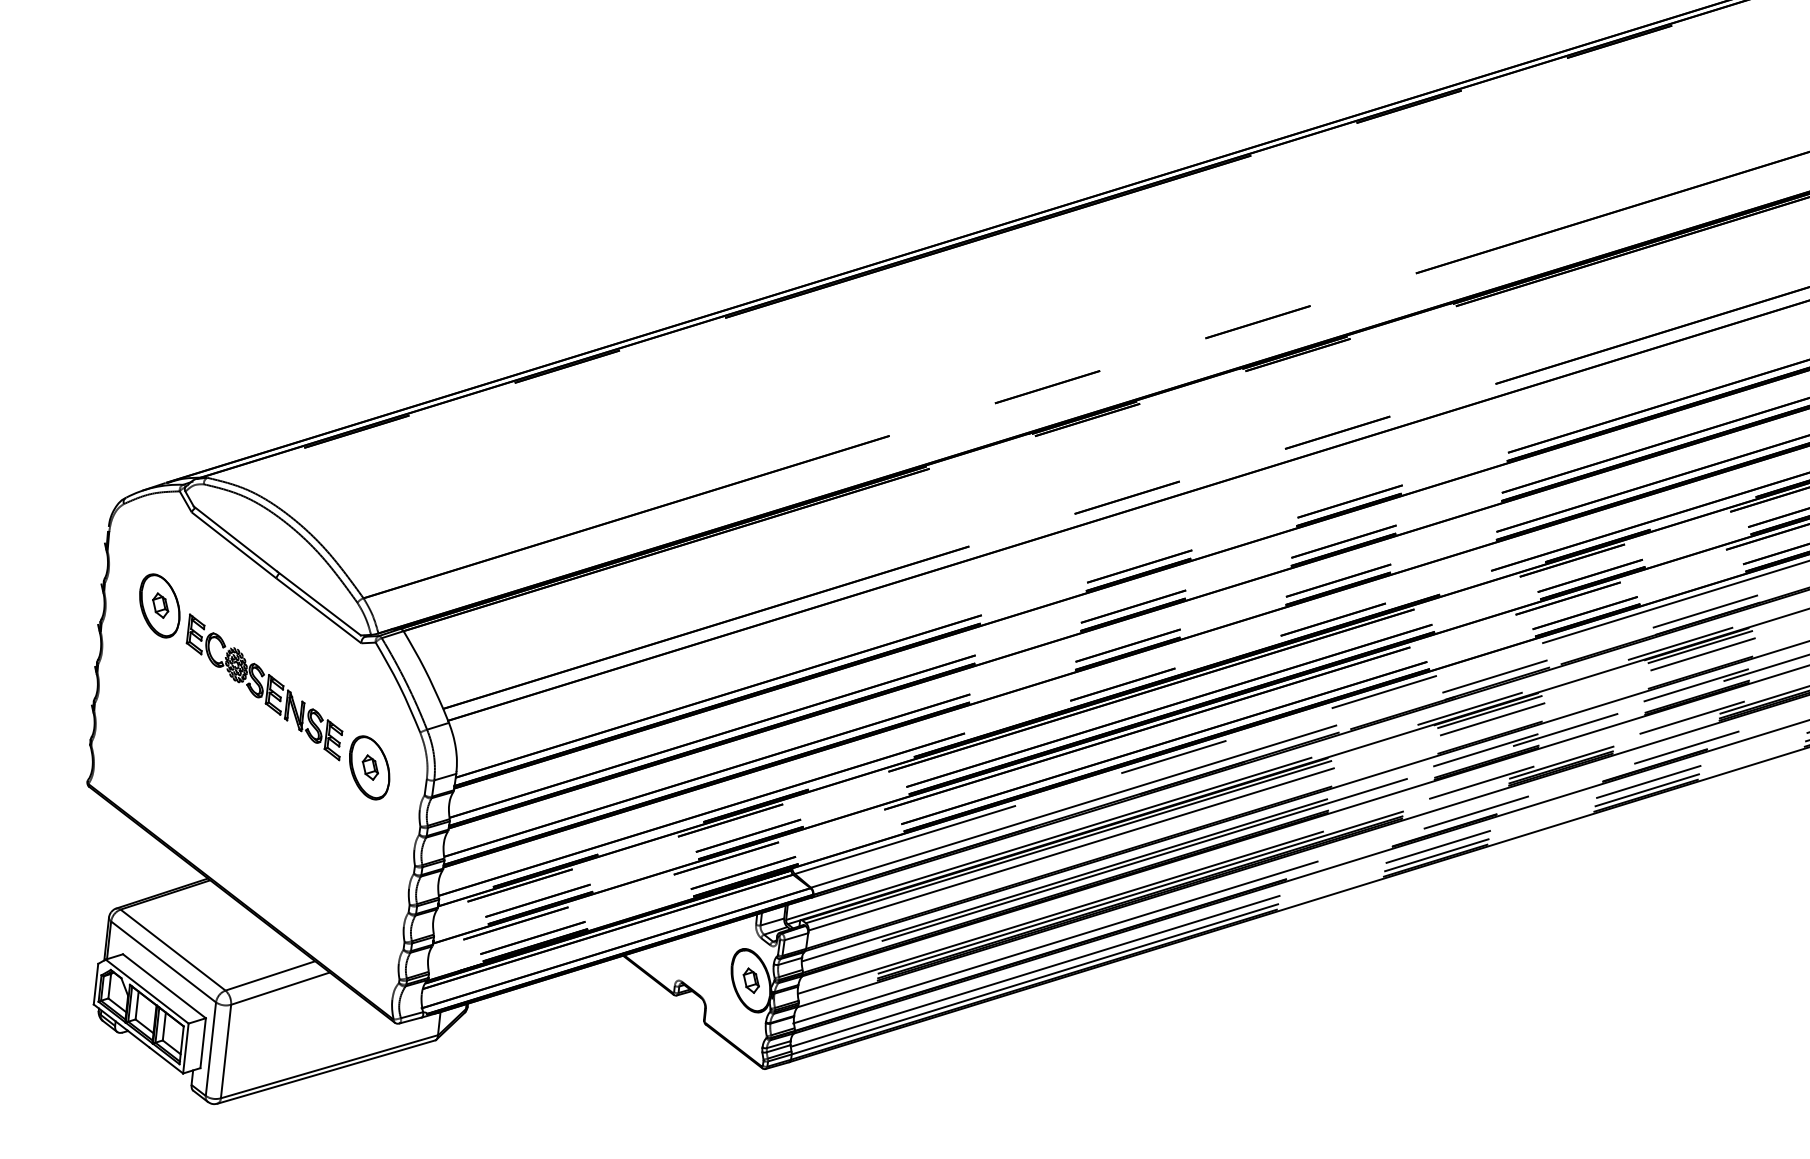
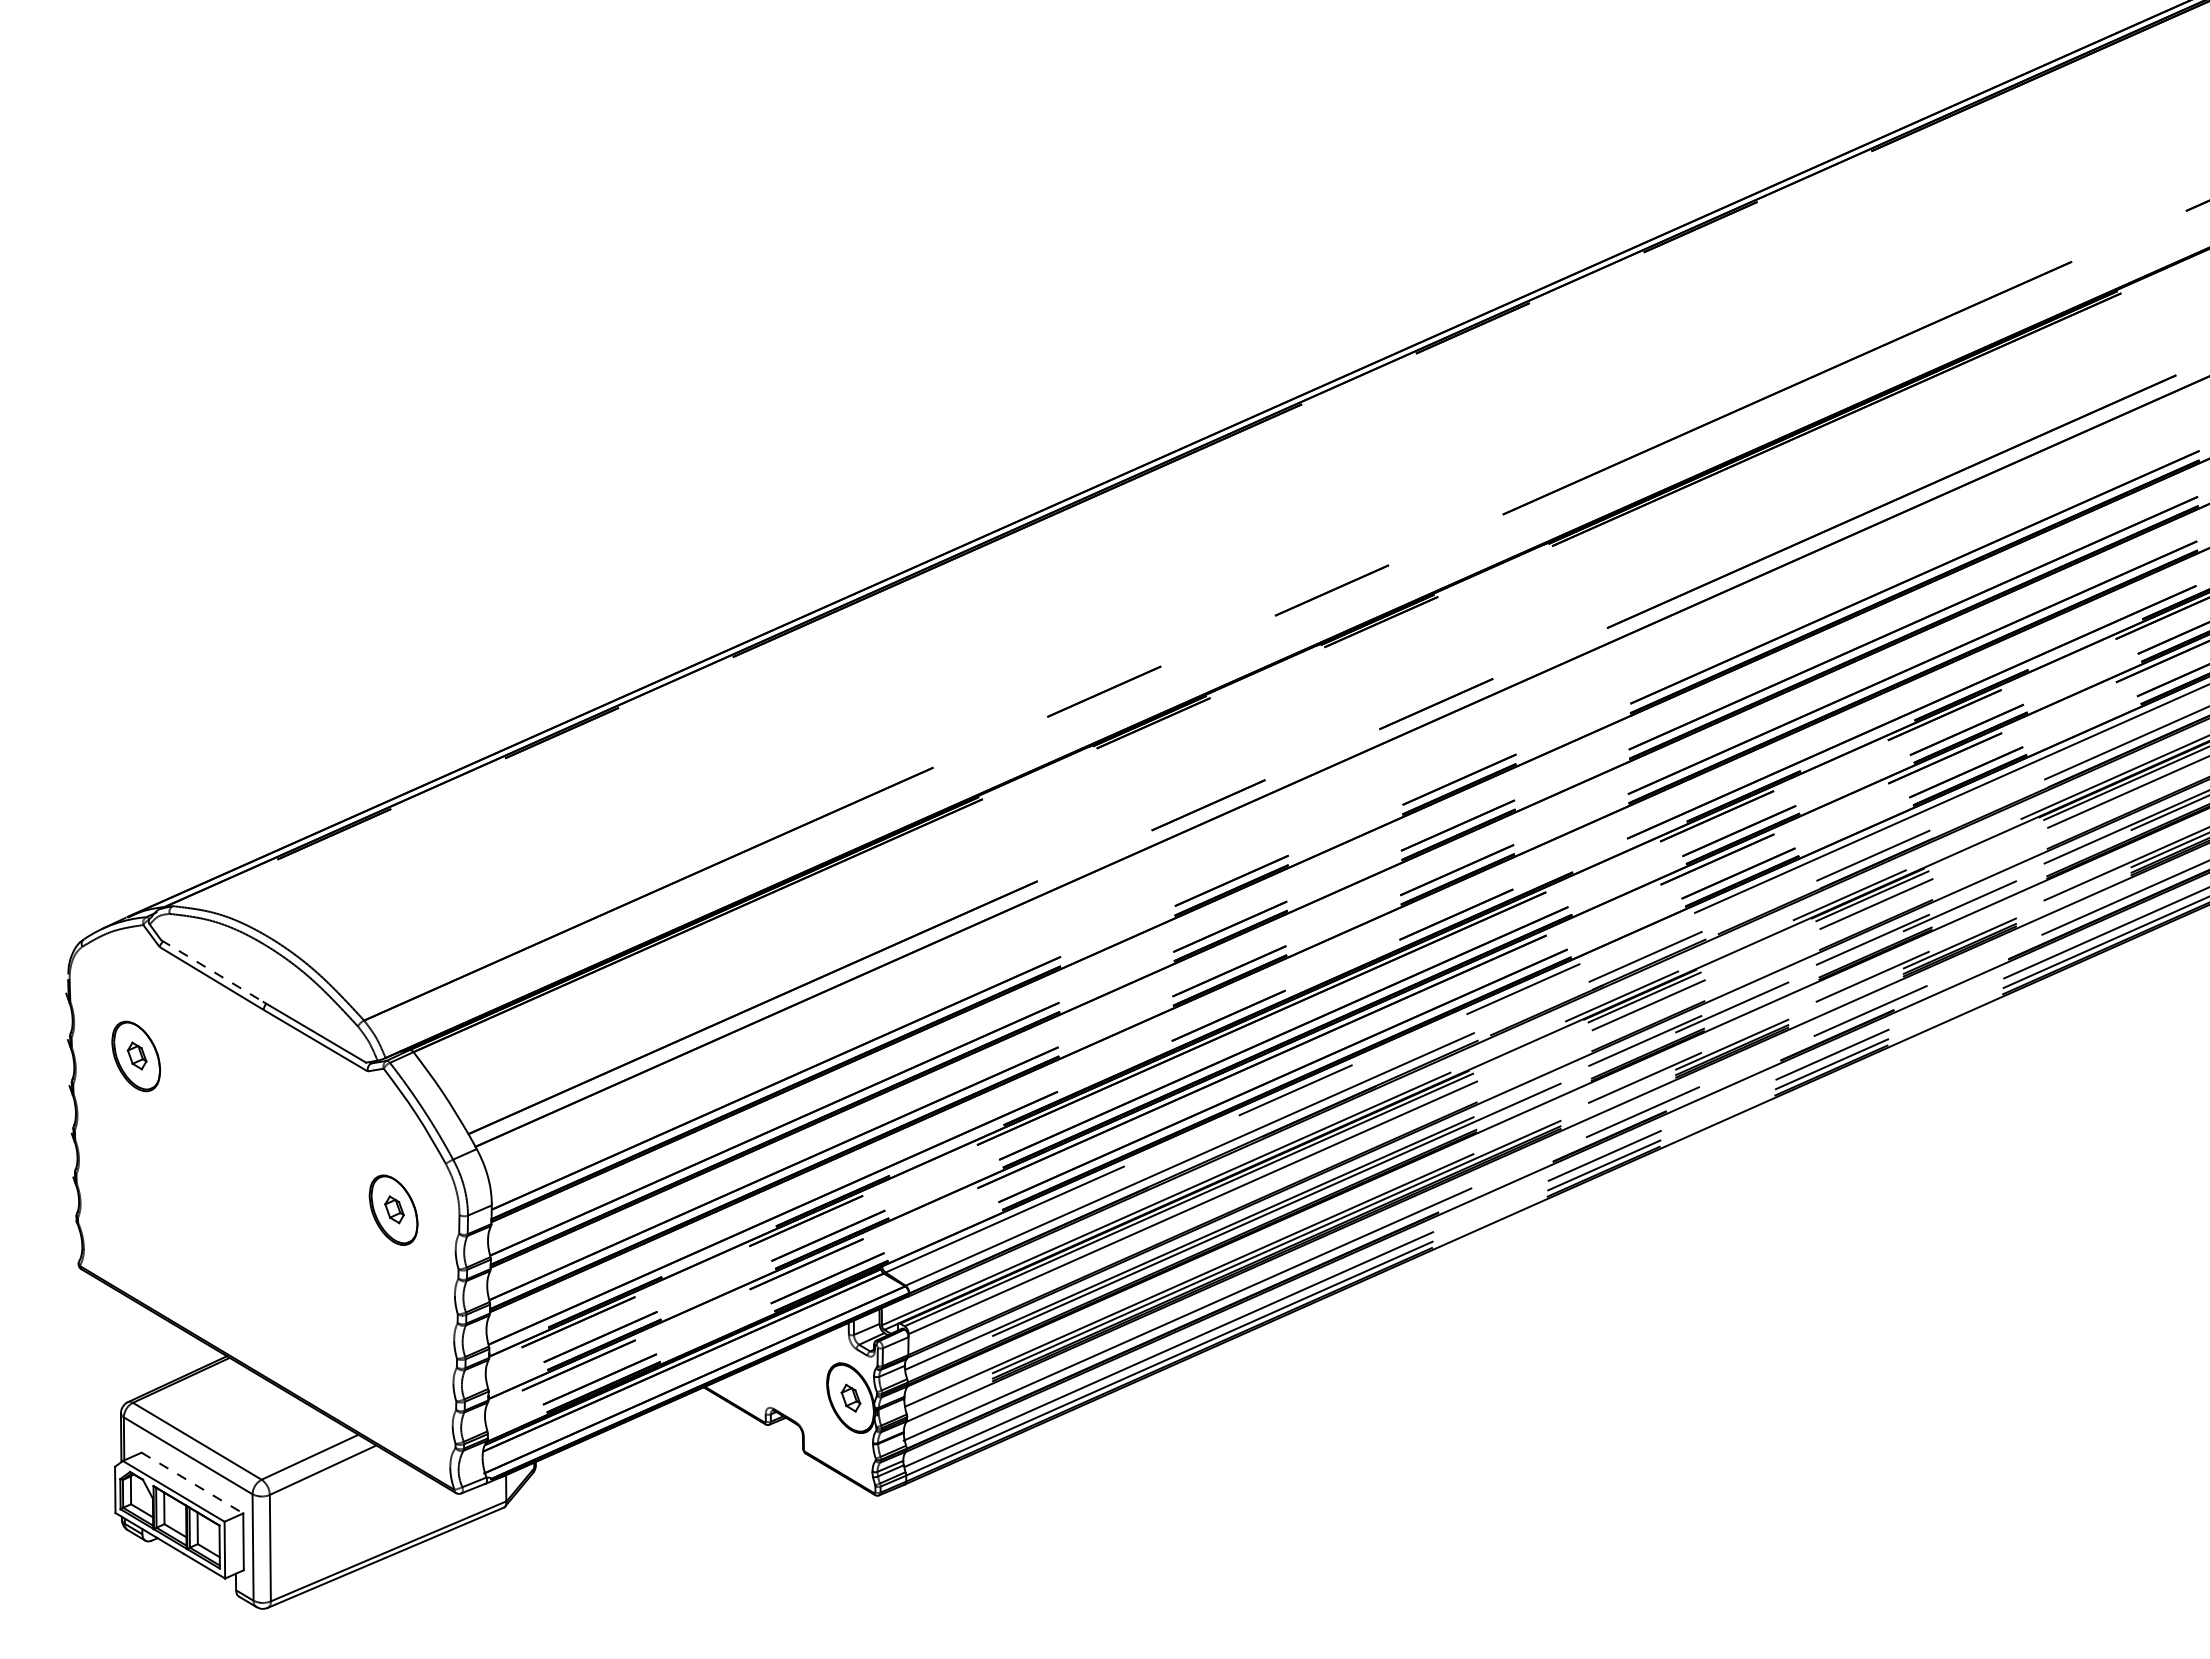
line: (235, 539) -> (212, 971), solid -> dashed
part: (264, 687) -> (264, 1133), removed
line: (164, 986) -> (192, 1483), solid -> dashed

